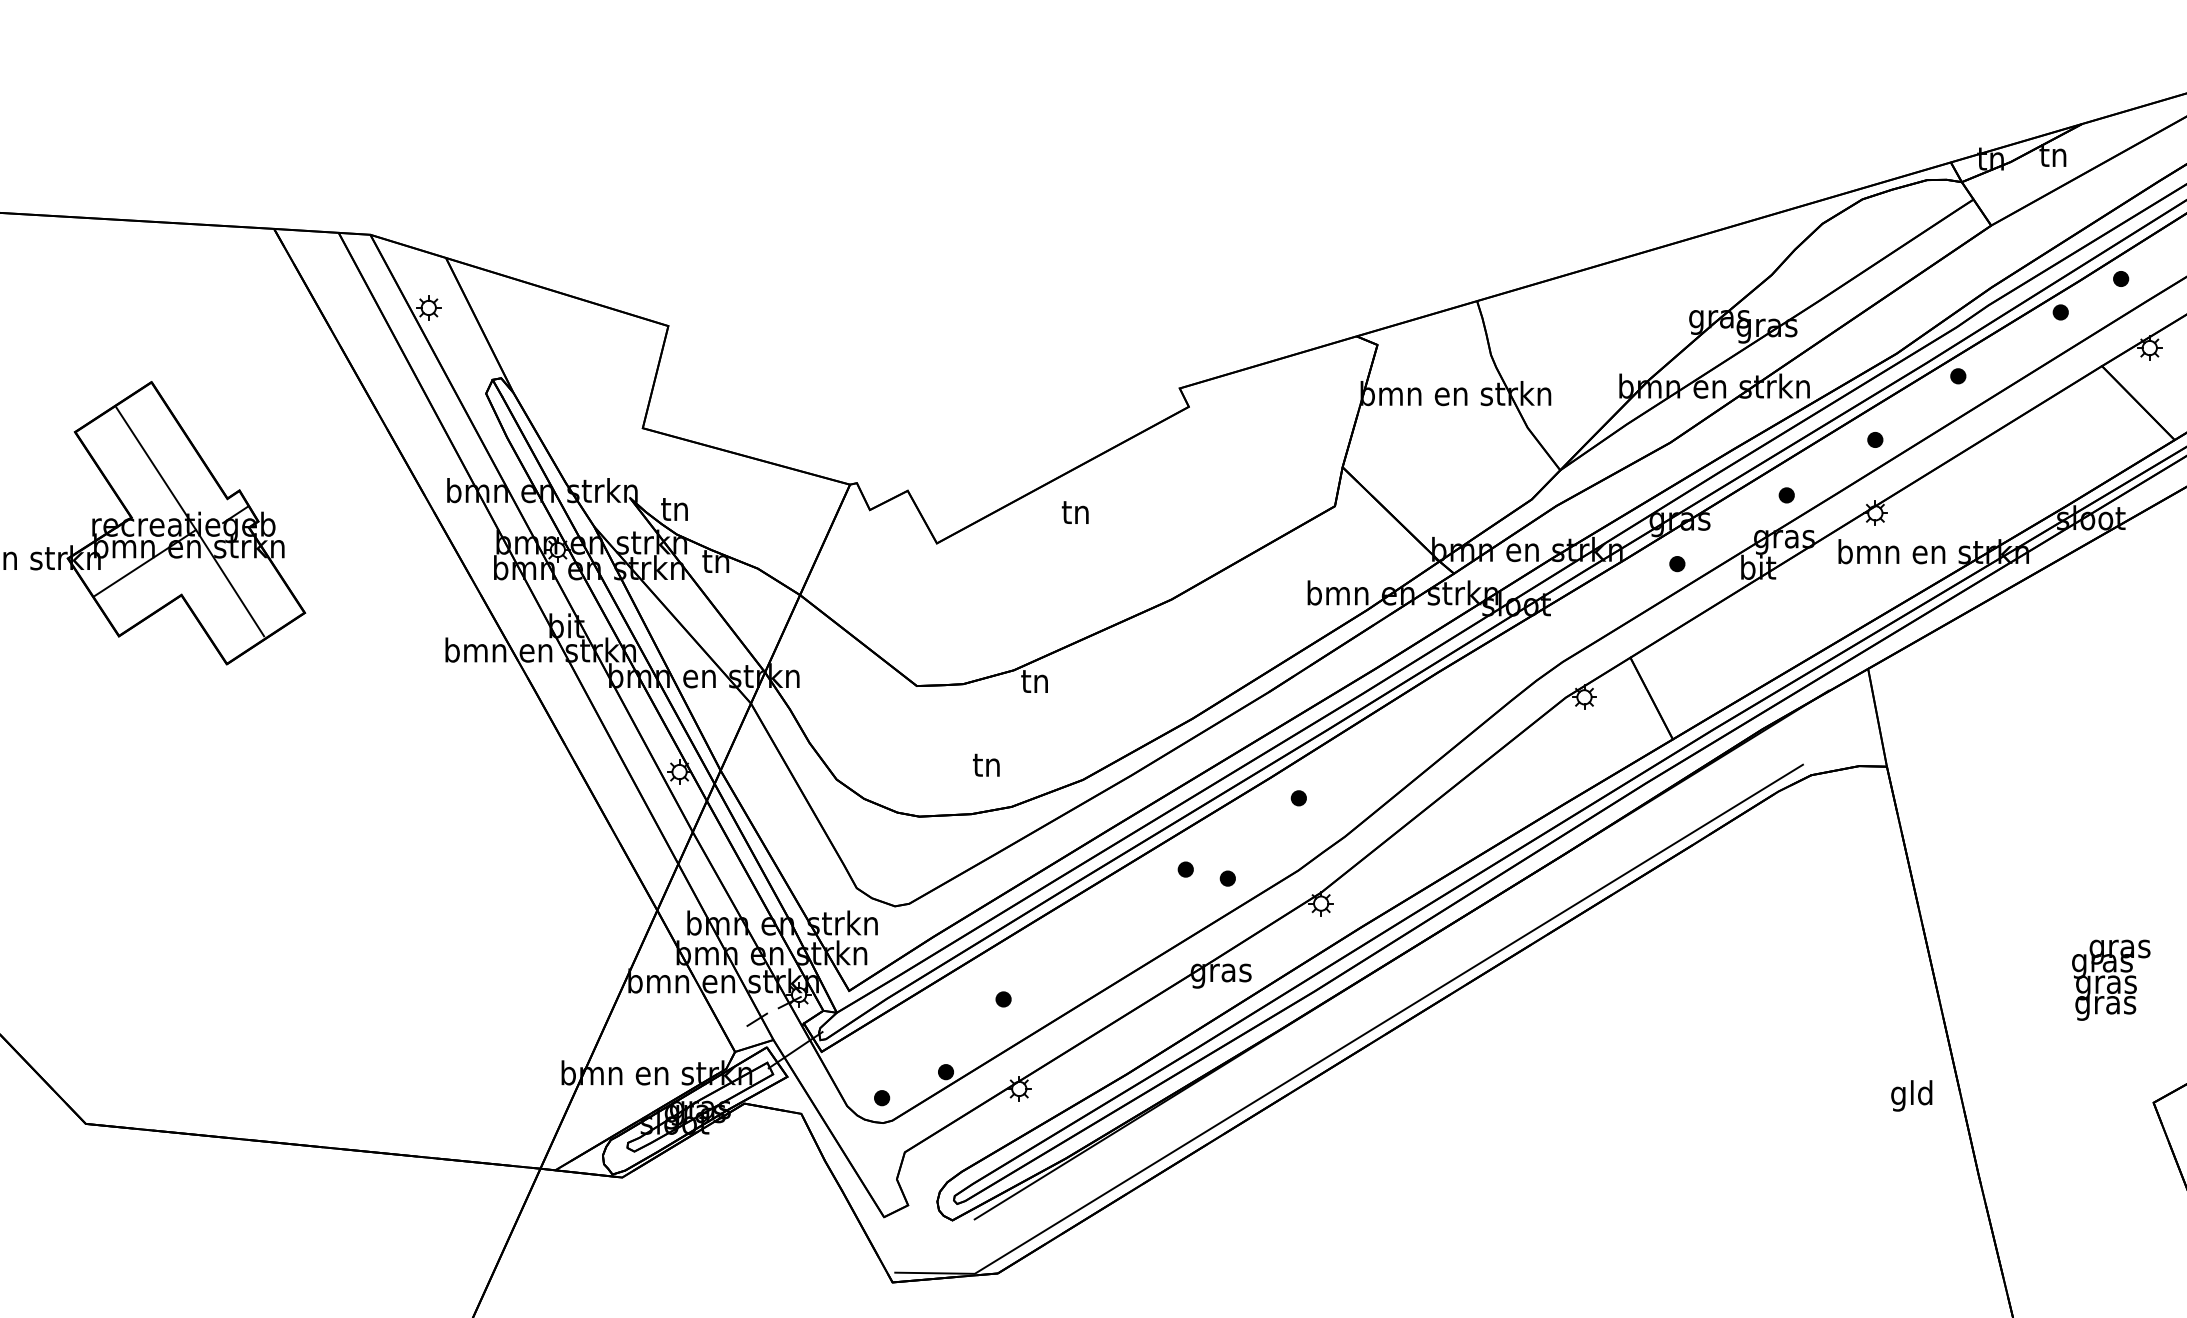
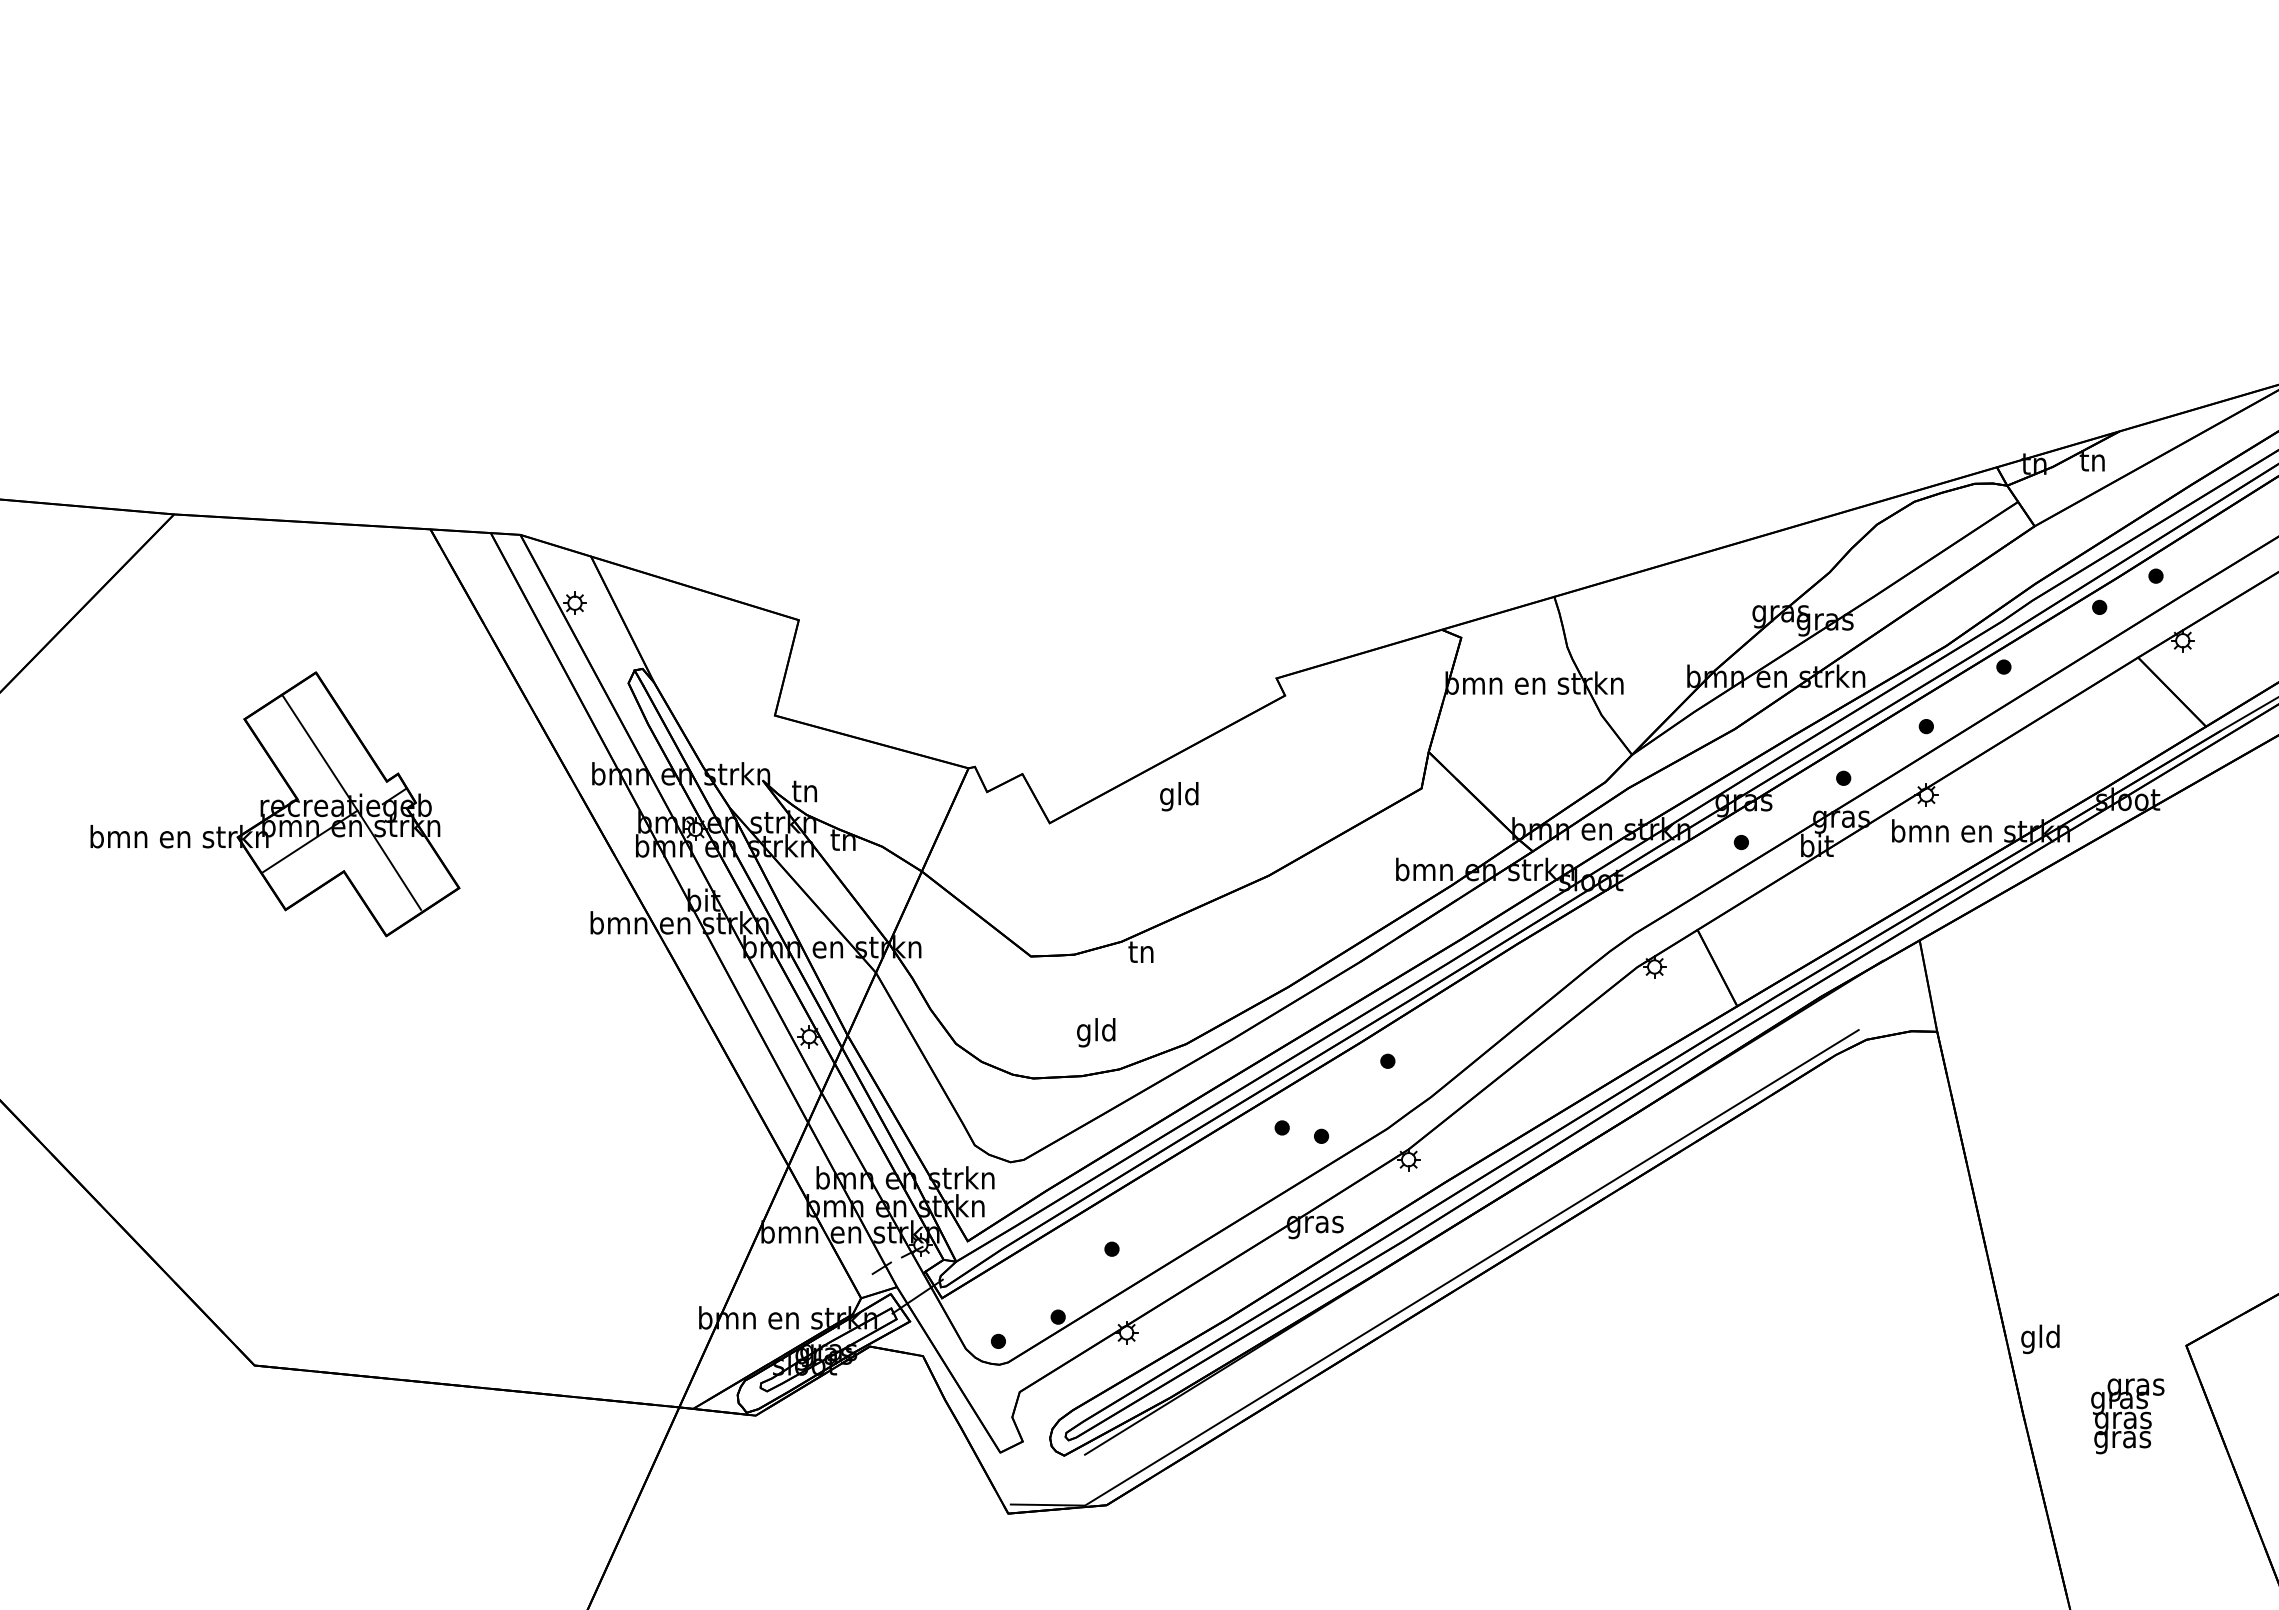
text: (1075, 514) -> (1179, 796), tn -> gld
text: (987, 767) -> (1096, 1032), tn -> gld
text: (2110, 980) -> (2127, 1416), moved
text: (1911, 1096) -> (2040, 1339), moved

